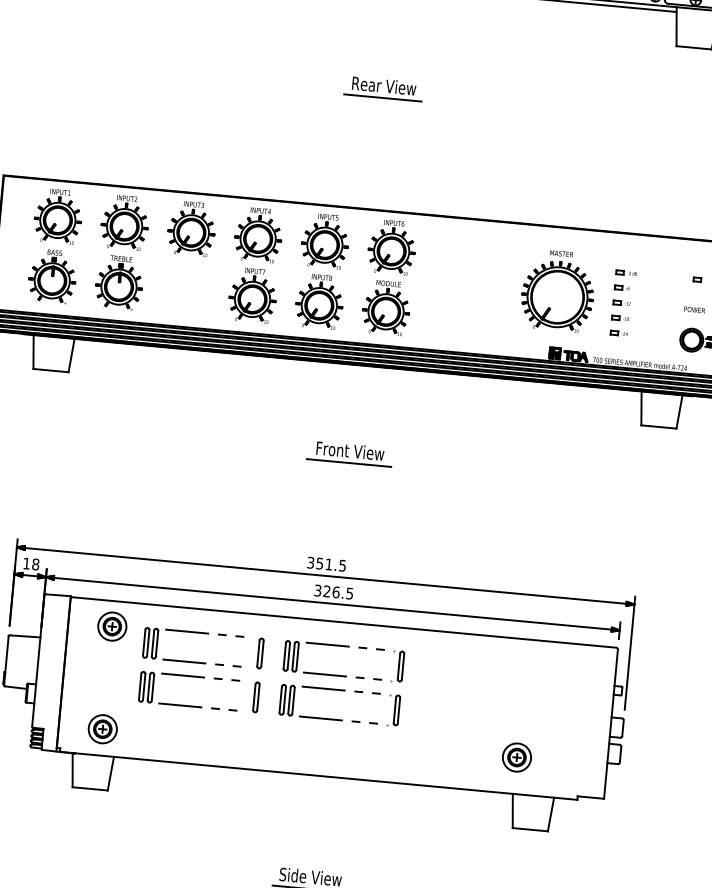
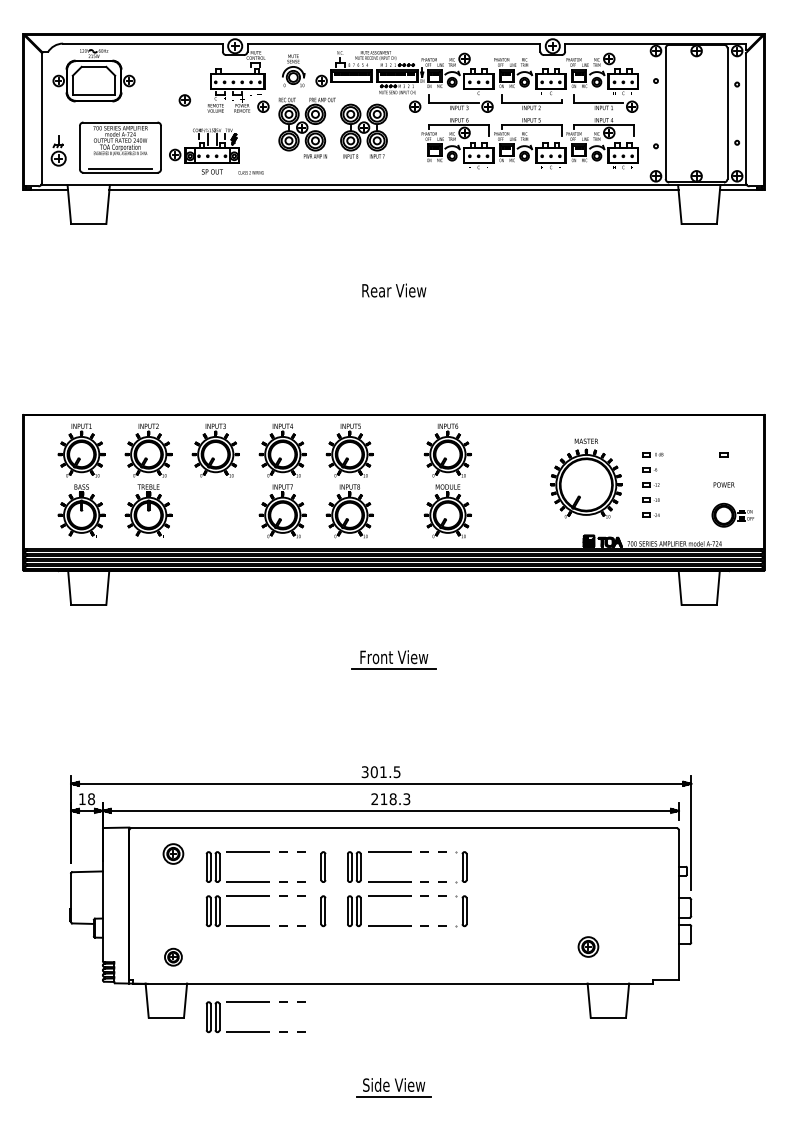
line: (382, 97) -> (393, 302), removed
part: (388, 277) -> (447, 480), moved
text: (319, 563) -> (373, 772), 351.5 -> 301.5
text: (333, 592) -> (390, 799), 326.5 -> 218.3
part: (112, 626) -> (173, 853), size x0.7
part: (102, 729) -> (173, 957), size x0.6
part: (517, 757) -> (588, 946), size x0.7
part: (177, 810) -> (255, 1031), added

